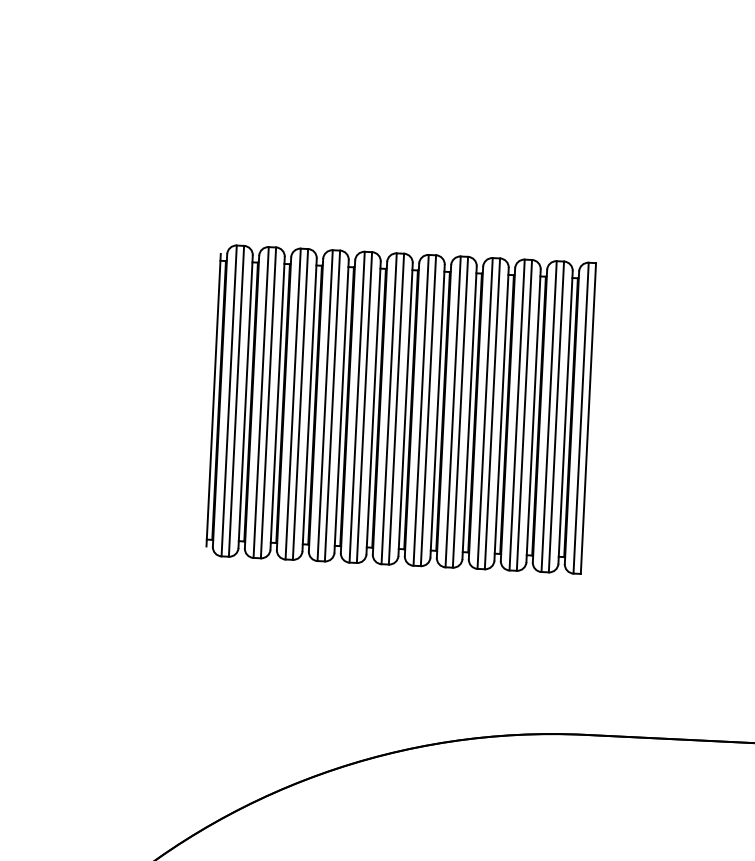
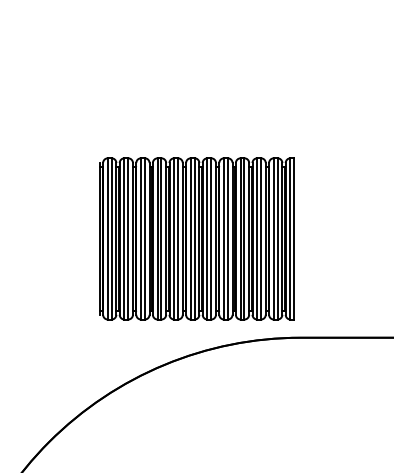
part: (400, 408) -> (196, 238), moved

